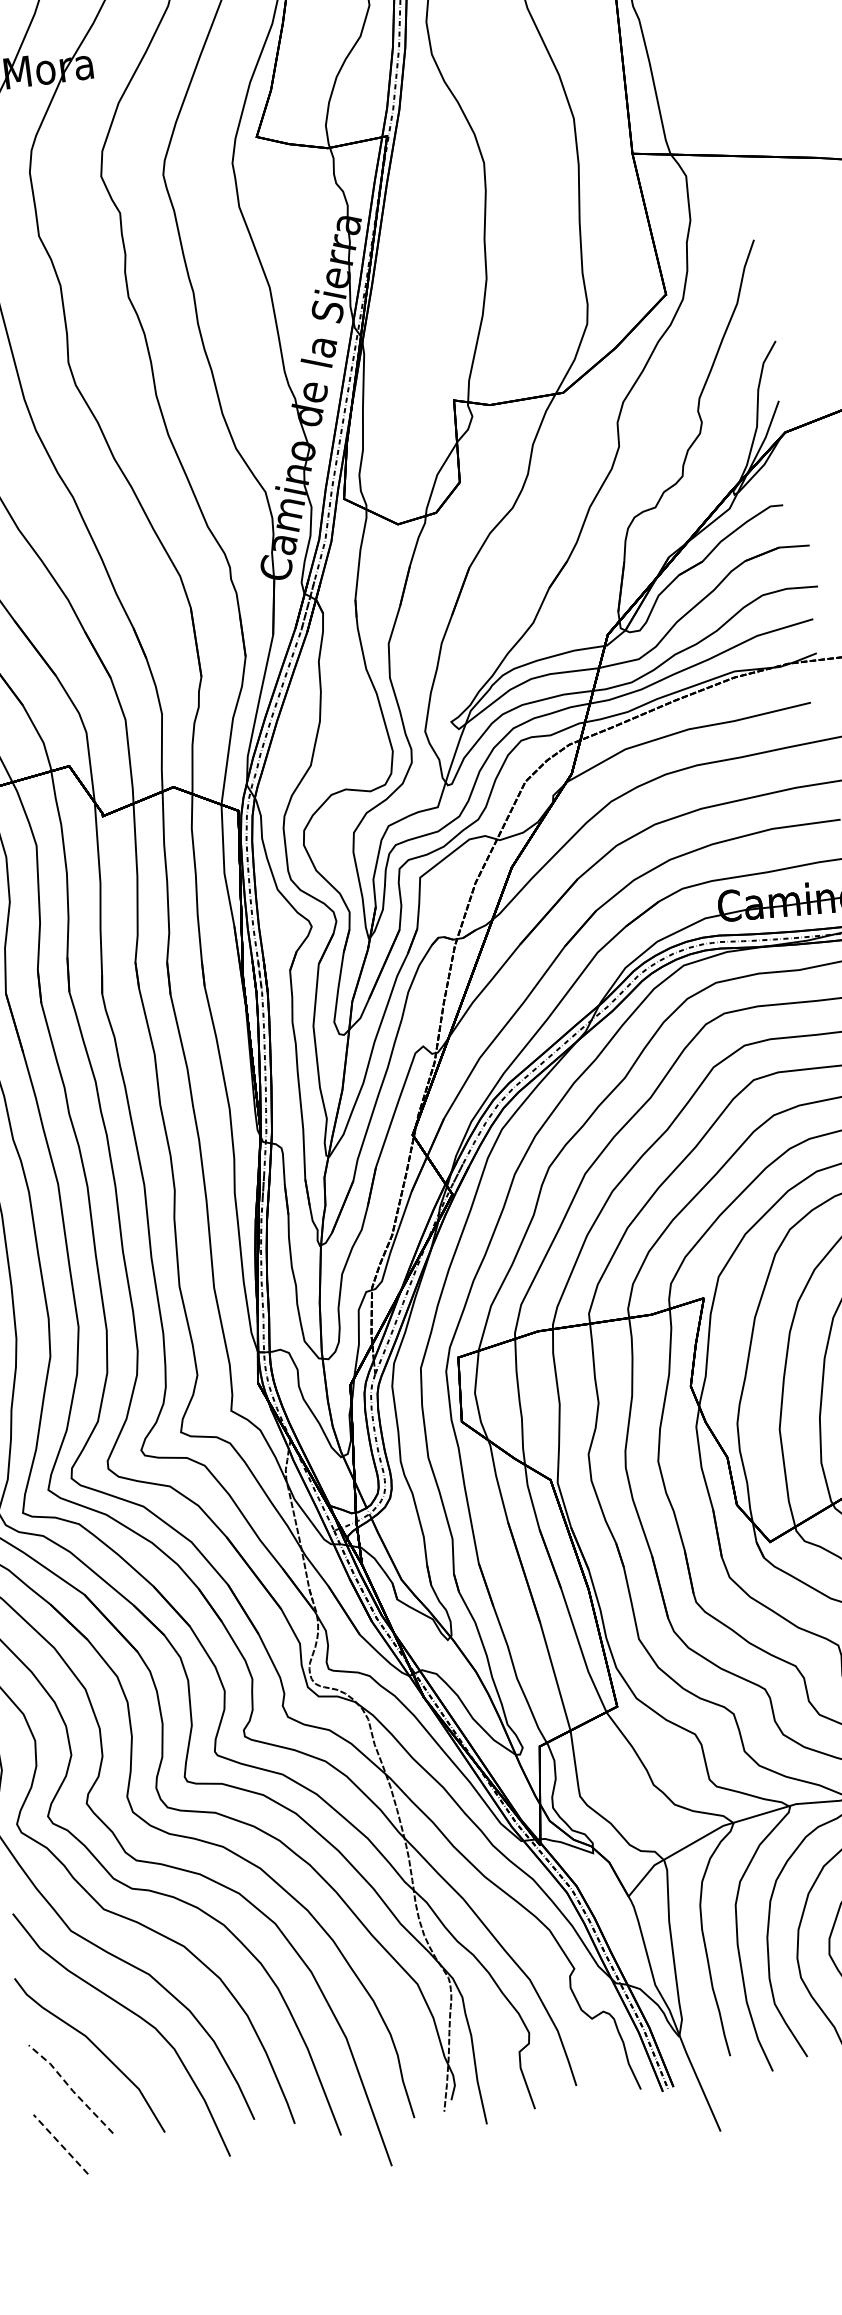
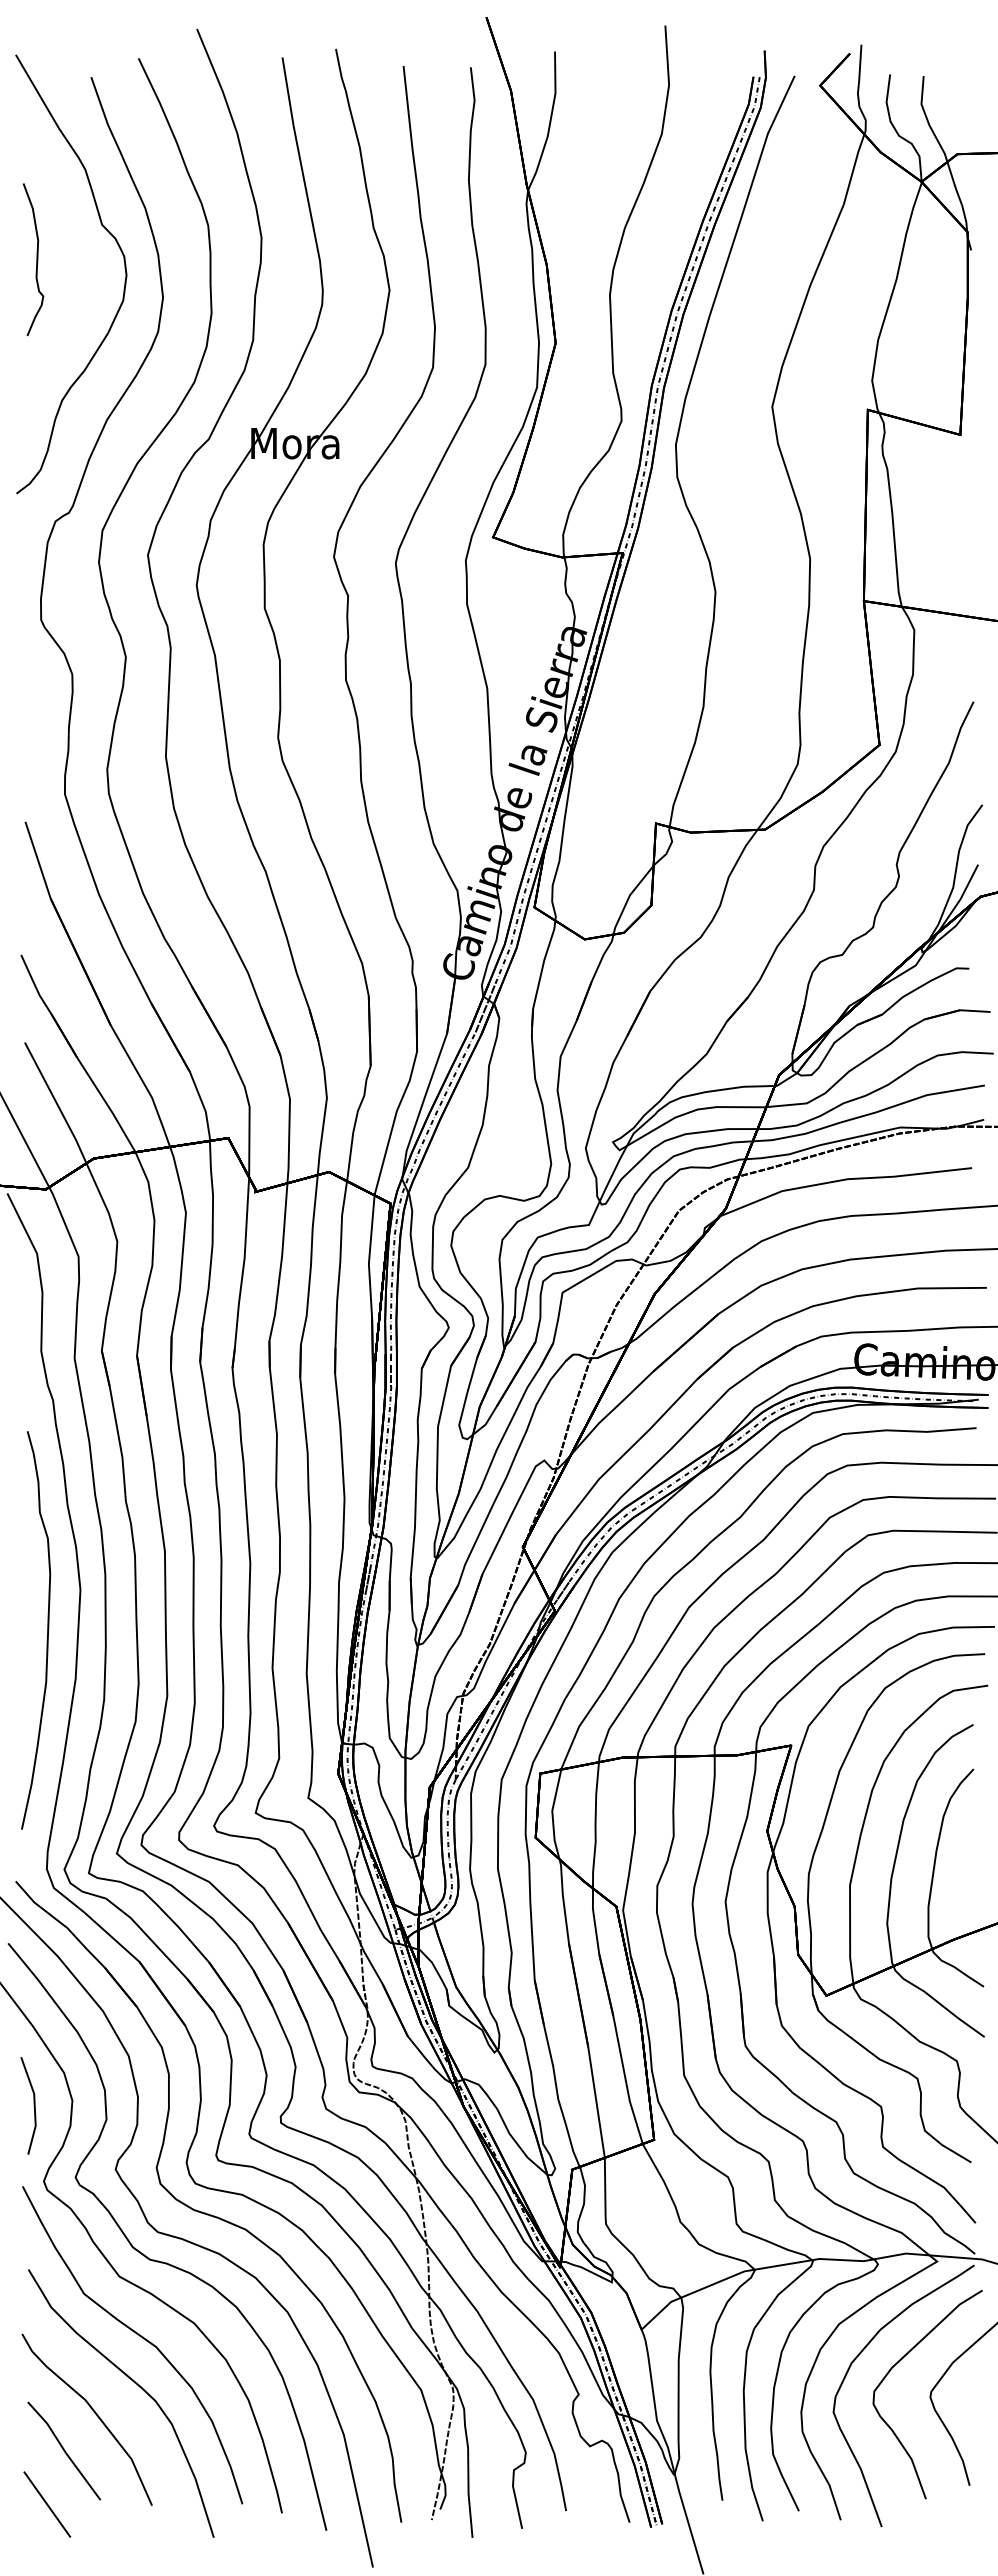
line: (71, 2088) -> (64, 2450), dashed -> solid
line: (61, 2144) -> (47, 2504), dashed -> solid

